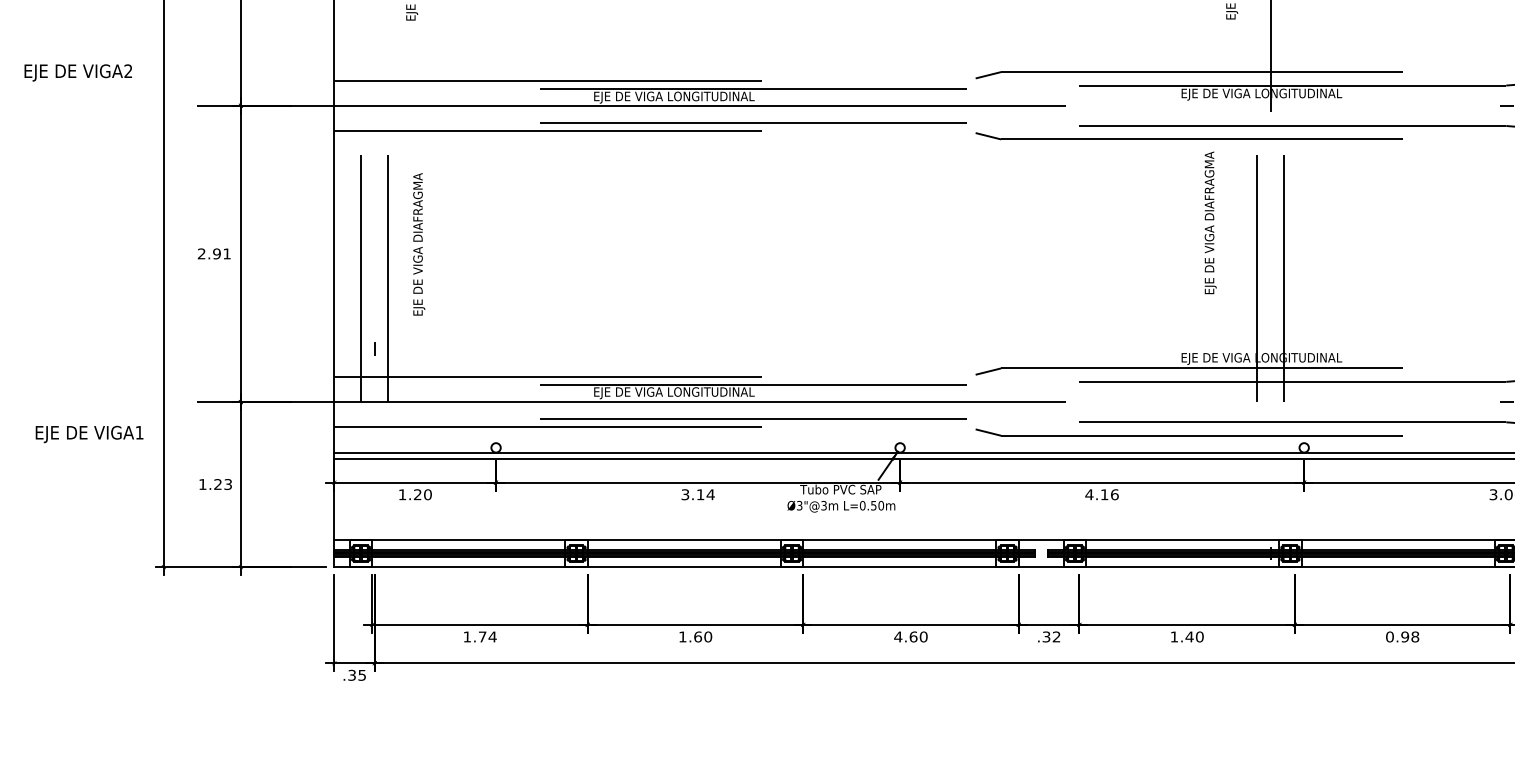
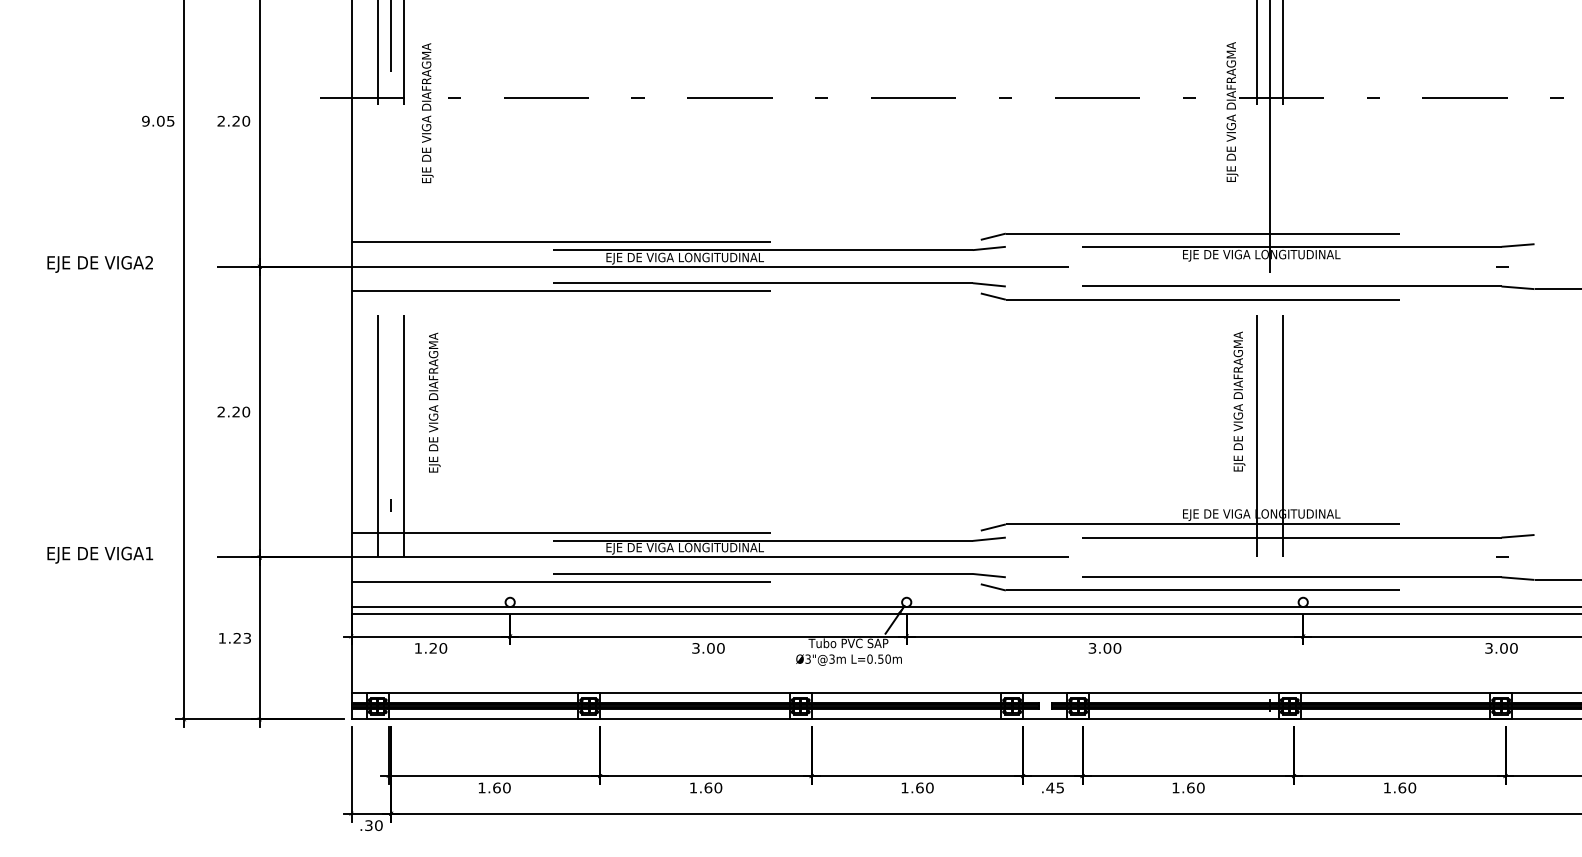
text: (77, 72) -> (99, 264), moved
line: (983, 87) -> (988, 248), added
line: (983, 123) -> (988, 284), added
text: (1210, 222) -> (1239, 401), moved
text: (222, 253) -> (241, 411), 2.91 -> 2.20
line: (983, 382) -> (988, 538), added
line: (983, 420) -> (988, 575), added
text: (89, 433) -> (100, 554), moved
text: (705, 494) -> (715, 648), 3.14 -> 3.00
text: (1101, 494) -> (1104, 648), 4.16 -> 3.00
text: (487, 636) -> (501, 787), 1.74 -> 1.60
text: (897, 636) -> (904, 787), 4.60 -> 1.60
text: (1050, 636) -> (1054, 787), .32 -> .45
text: (1189, 636) -> (1190, 787), 1.40 -> 1.60
text: (1402, 636) -> (1399, 787), 0.98 -> 1.60
text: (361, 675) -> (378, 825), .35 -> .30

